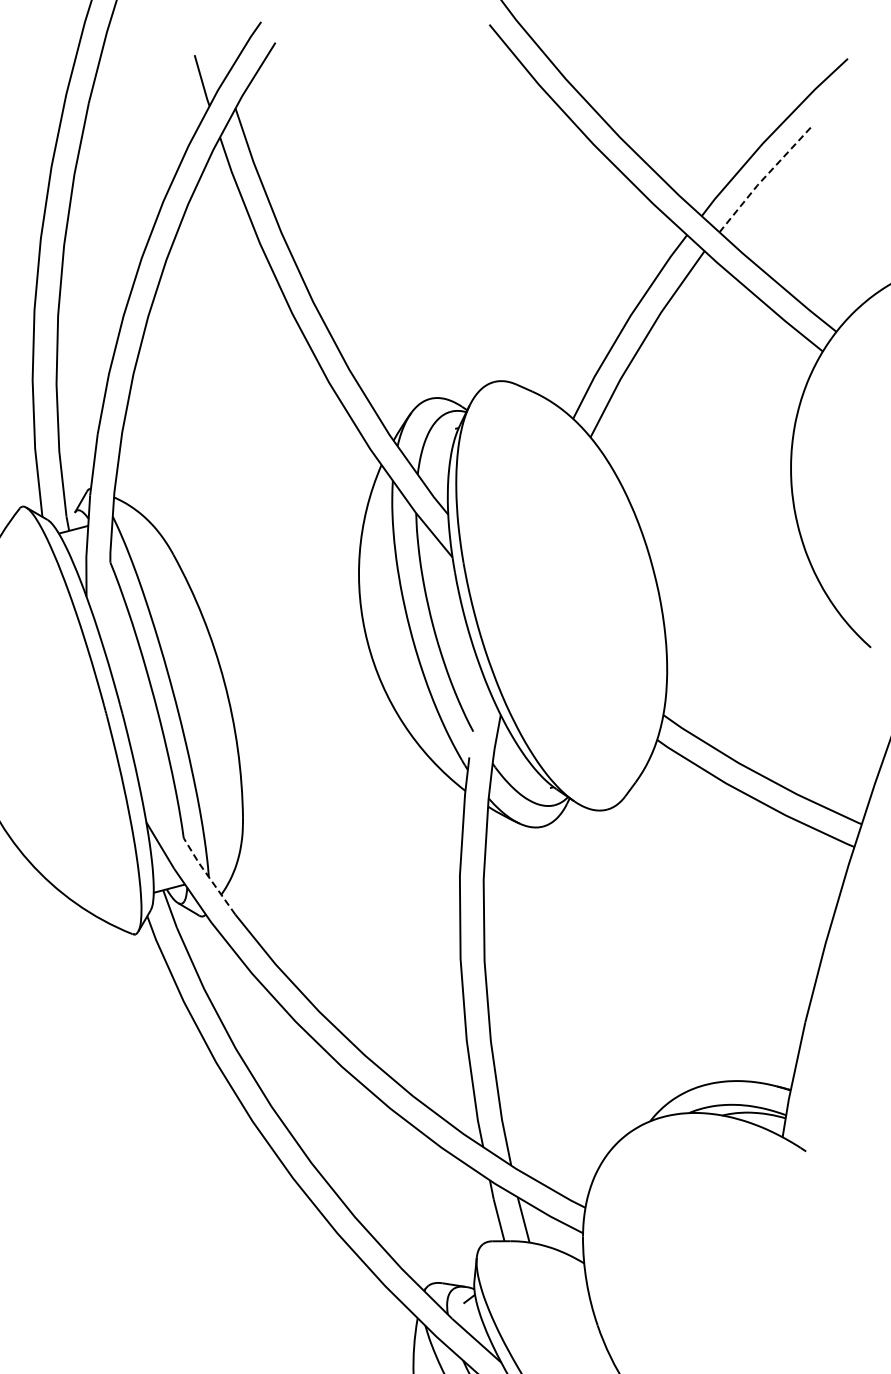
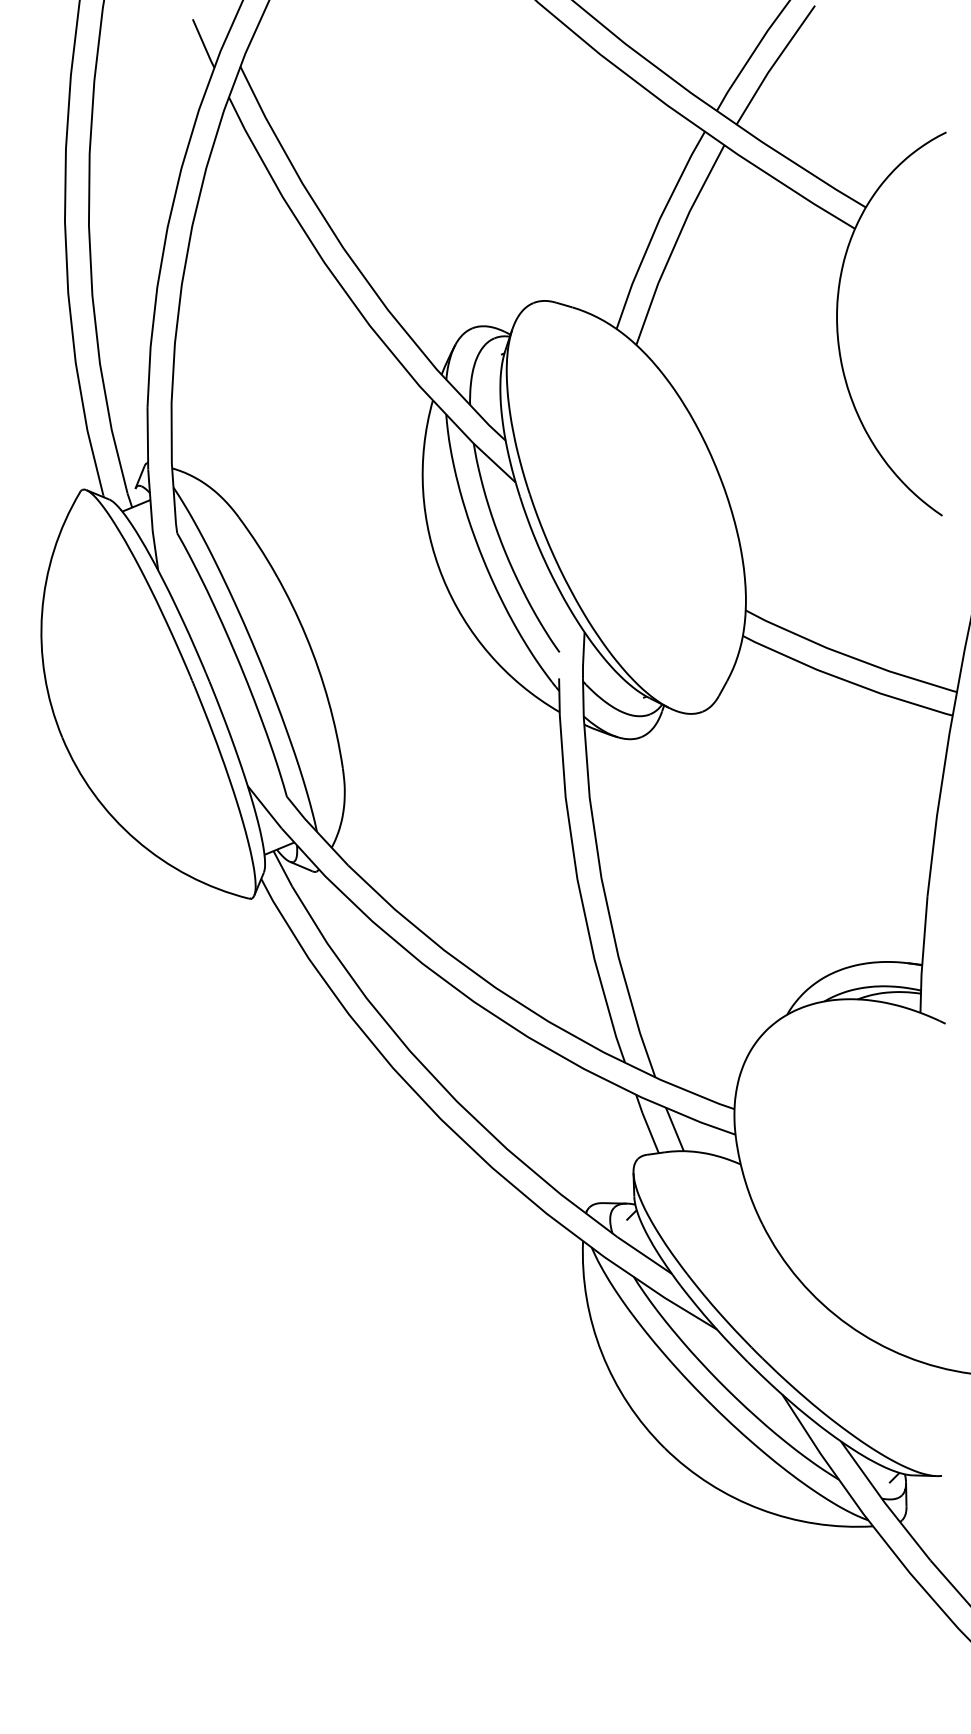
line: (764, 177) -> (773, 64), dashed -> solid
line: (208, 876) -> (316, 831), dashed -> solid

